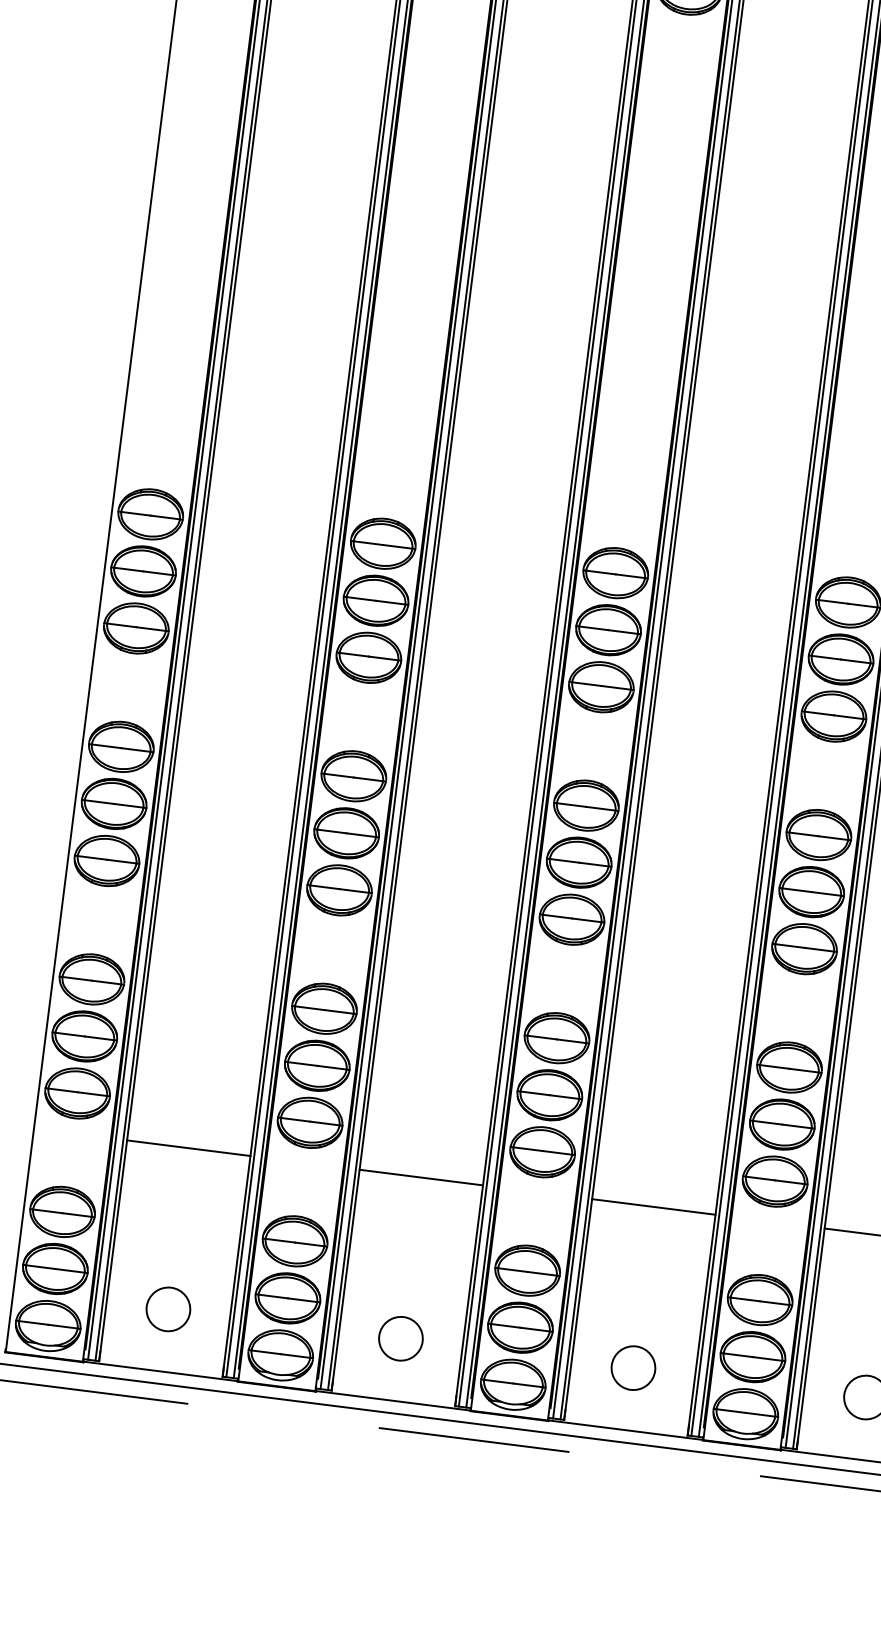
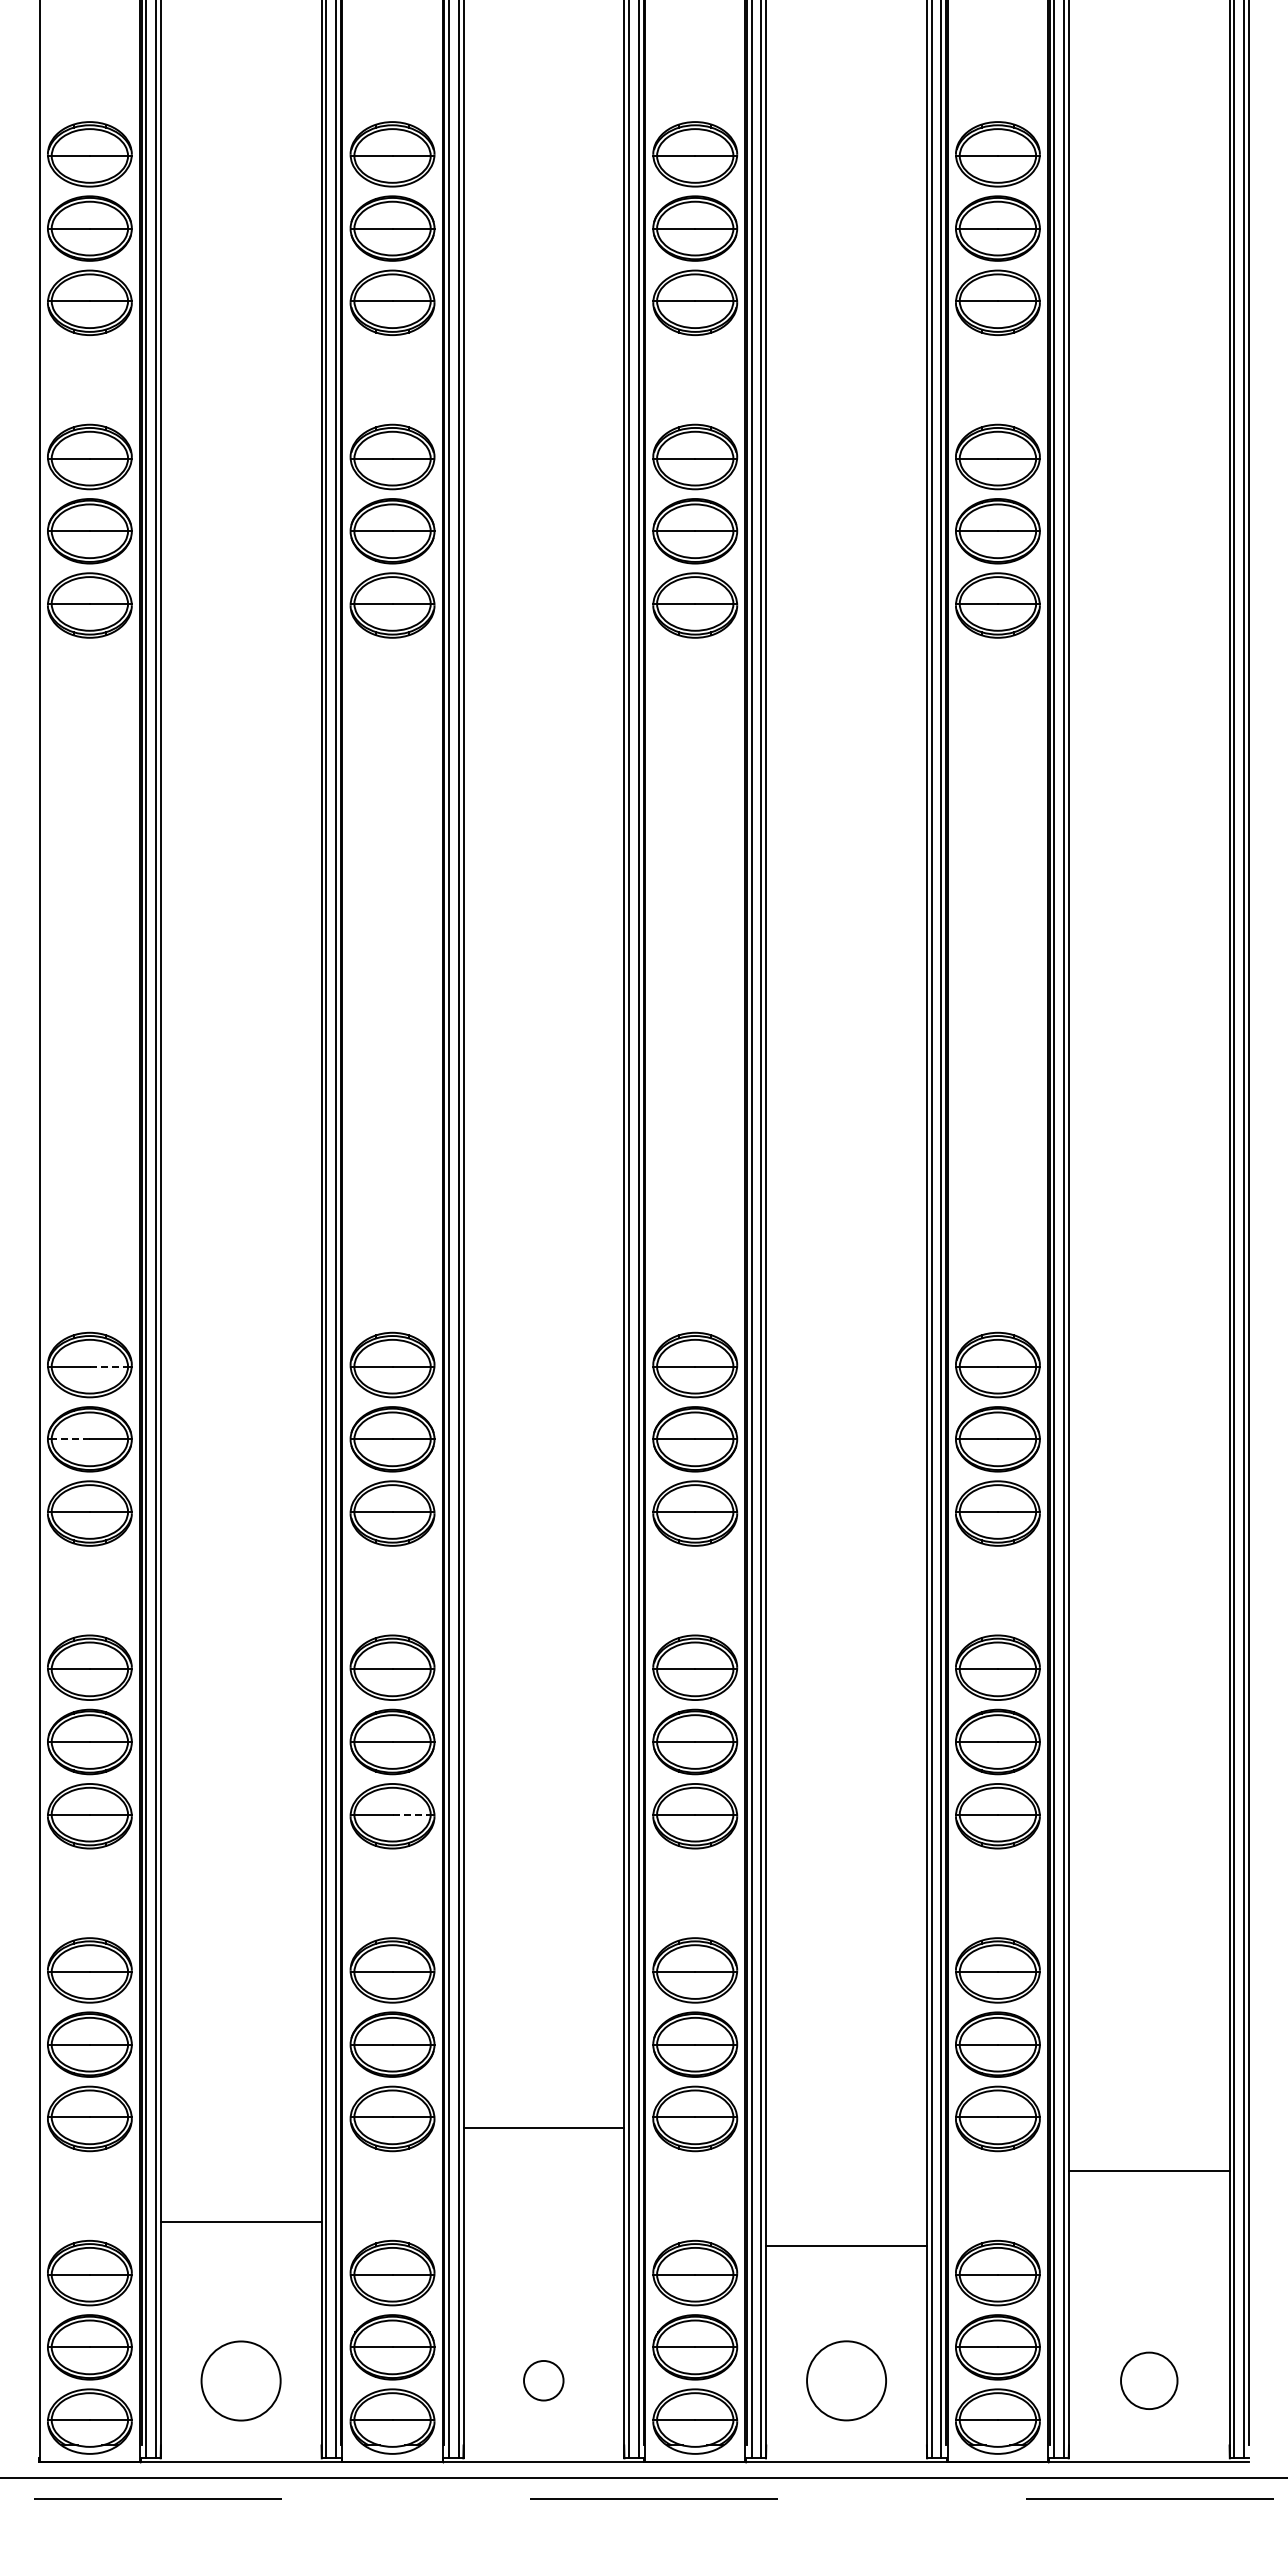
line: (165, 517) -> (109, 1366), solid -> dashed
line: (128, 569) -> (70, 1439), solid -> dashed
line: (354, 890) -> (412, 1814), solid -> dashed
line: (188, 1148) -> (240, 2222), moved
line: (420, 1177) -> (543, 2128), moved
line: (653, 1207) -> (846, 2246), moved
circle: (168, 1309) -> (241, 2380), size x1.4
circle: (400, 1338) -> (543, 2380), size x0.7
circle: (633, 1367) -> (846, 2380), size x1.4

